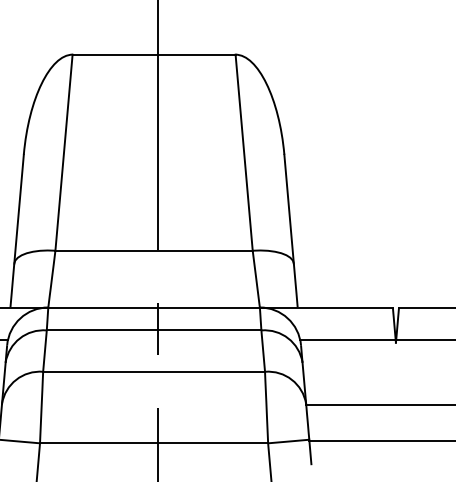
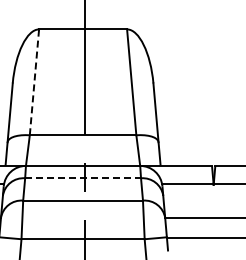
line: (64, 151) -> (34, 81), solid -> dashed
line: (154, 330) -> (83, 178), solid -> dashed

